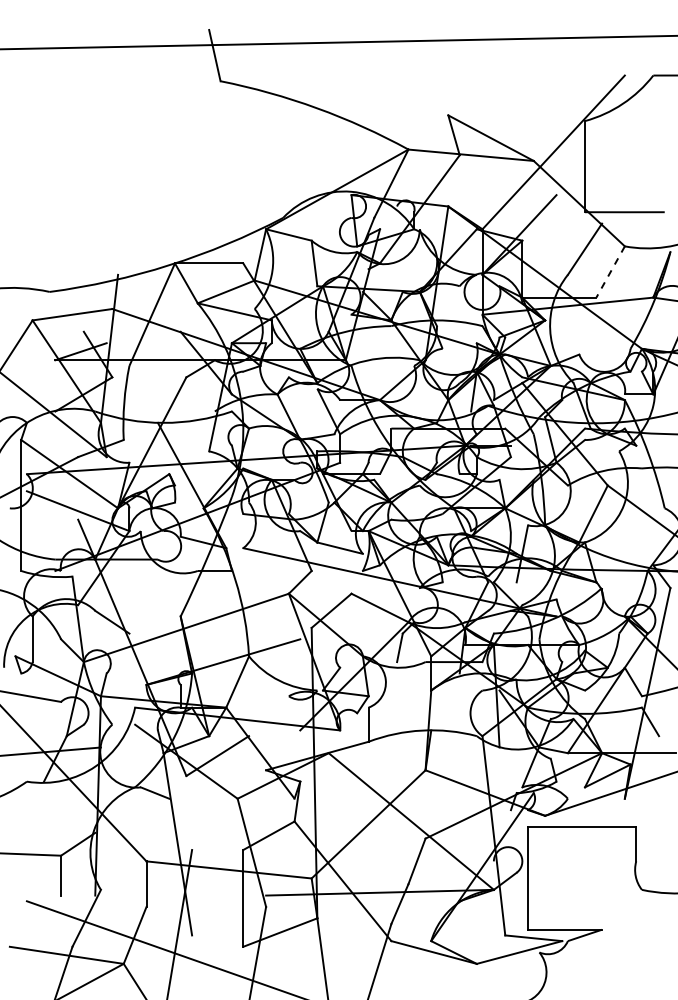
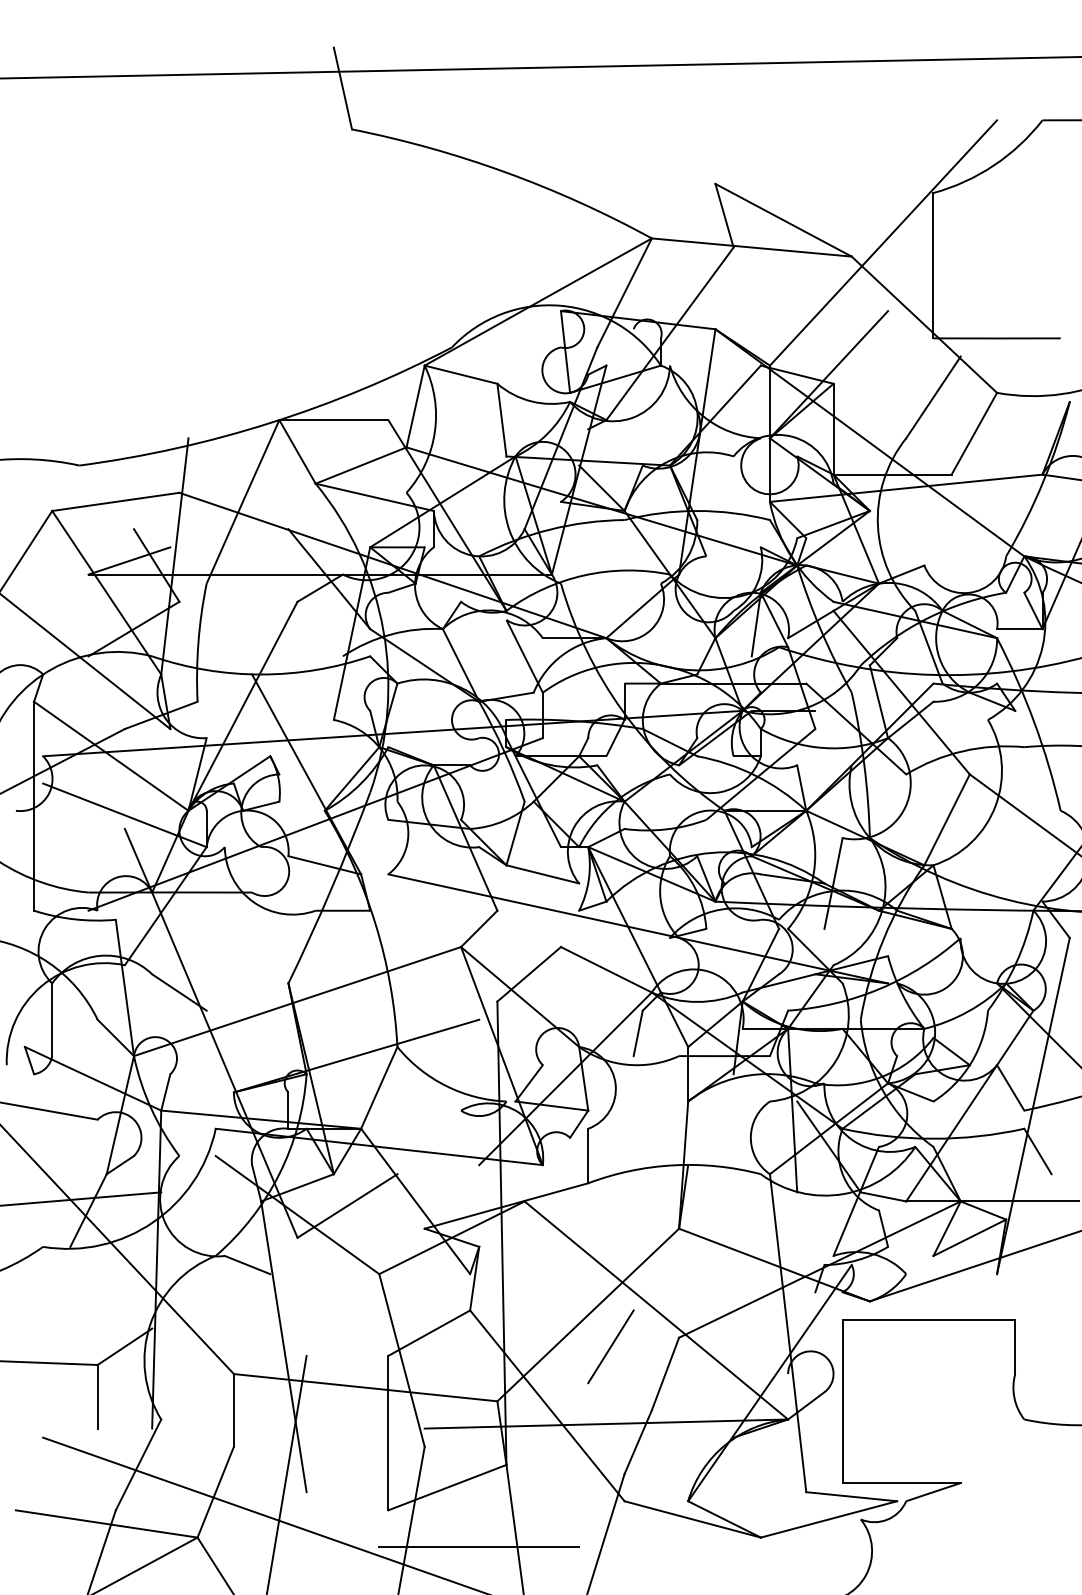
line: (610, 272) -> (974, 434), dashed -> solid
line: (382, 844) -> (610, 1347), added
line: (299, 969) -> (477, 1546), added

